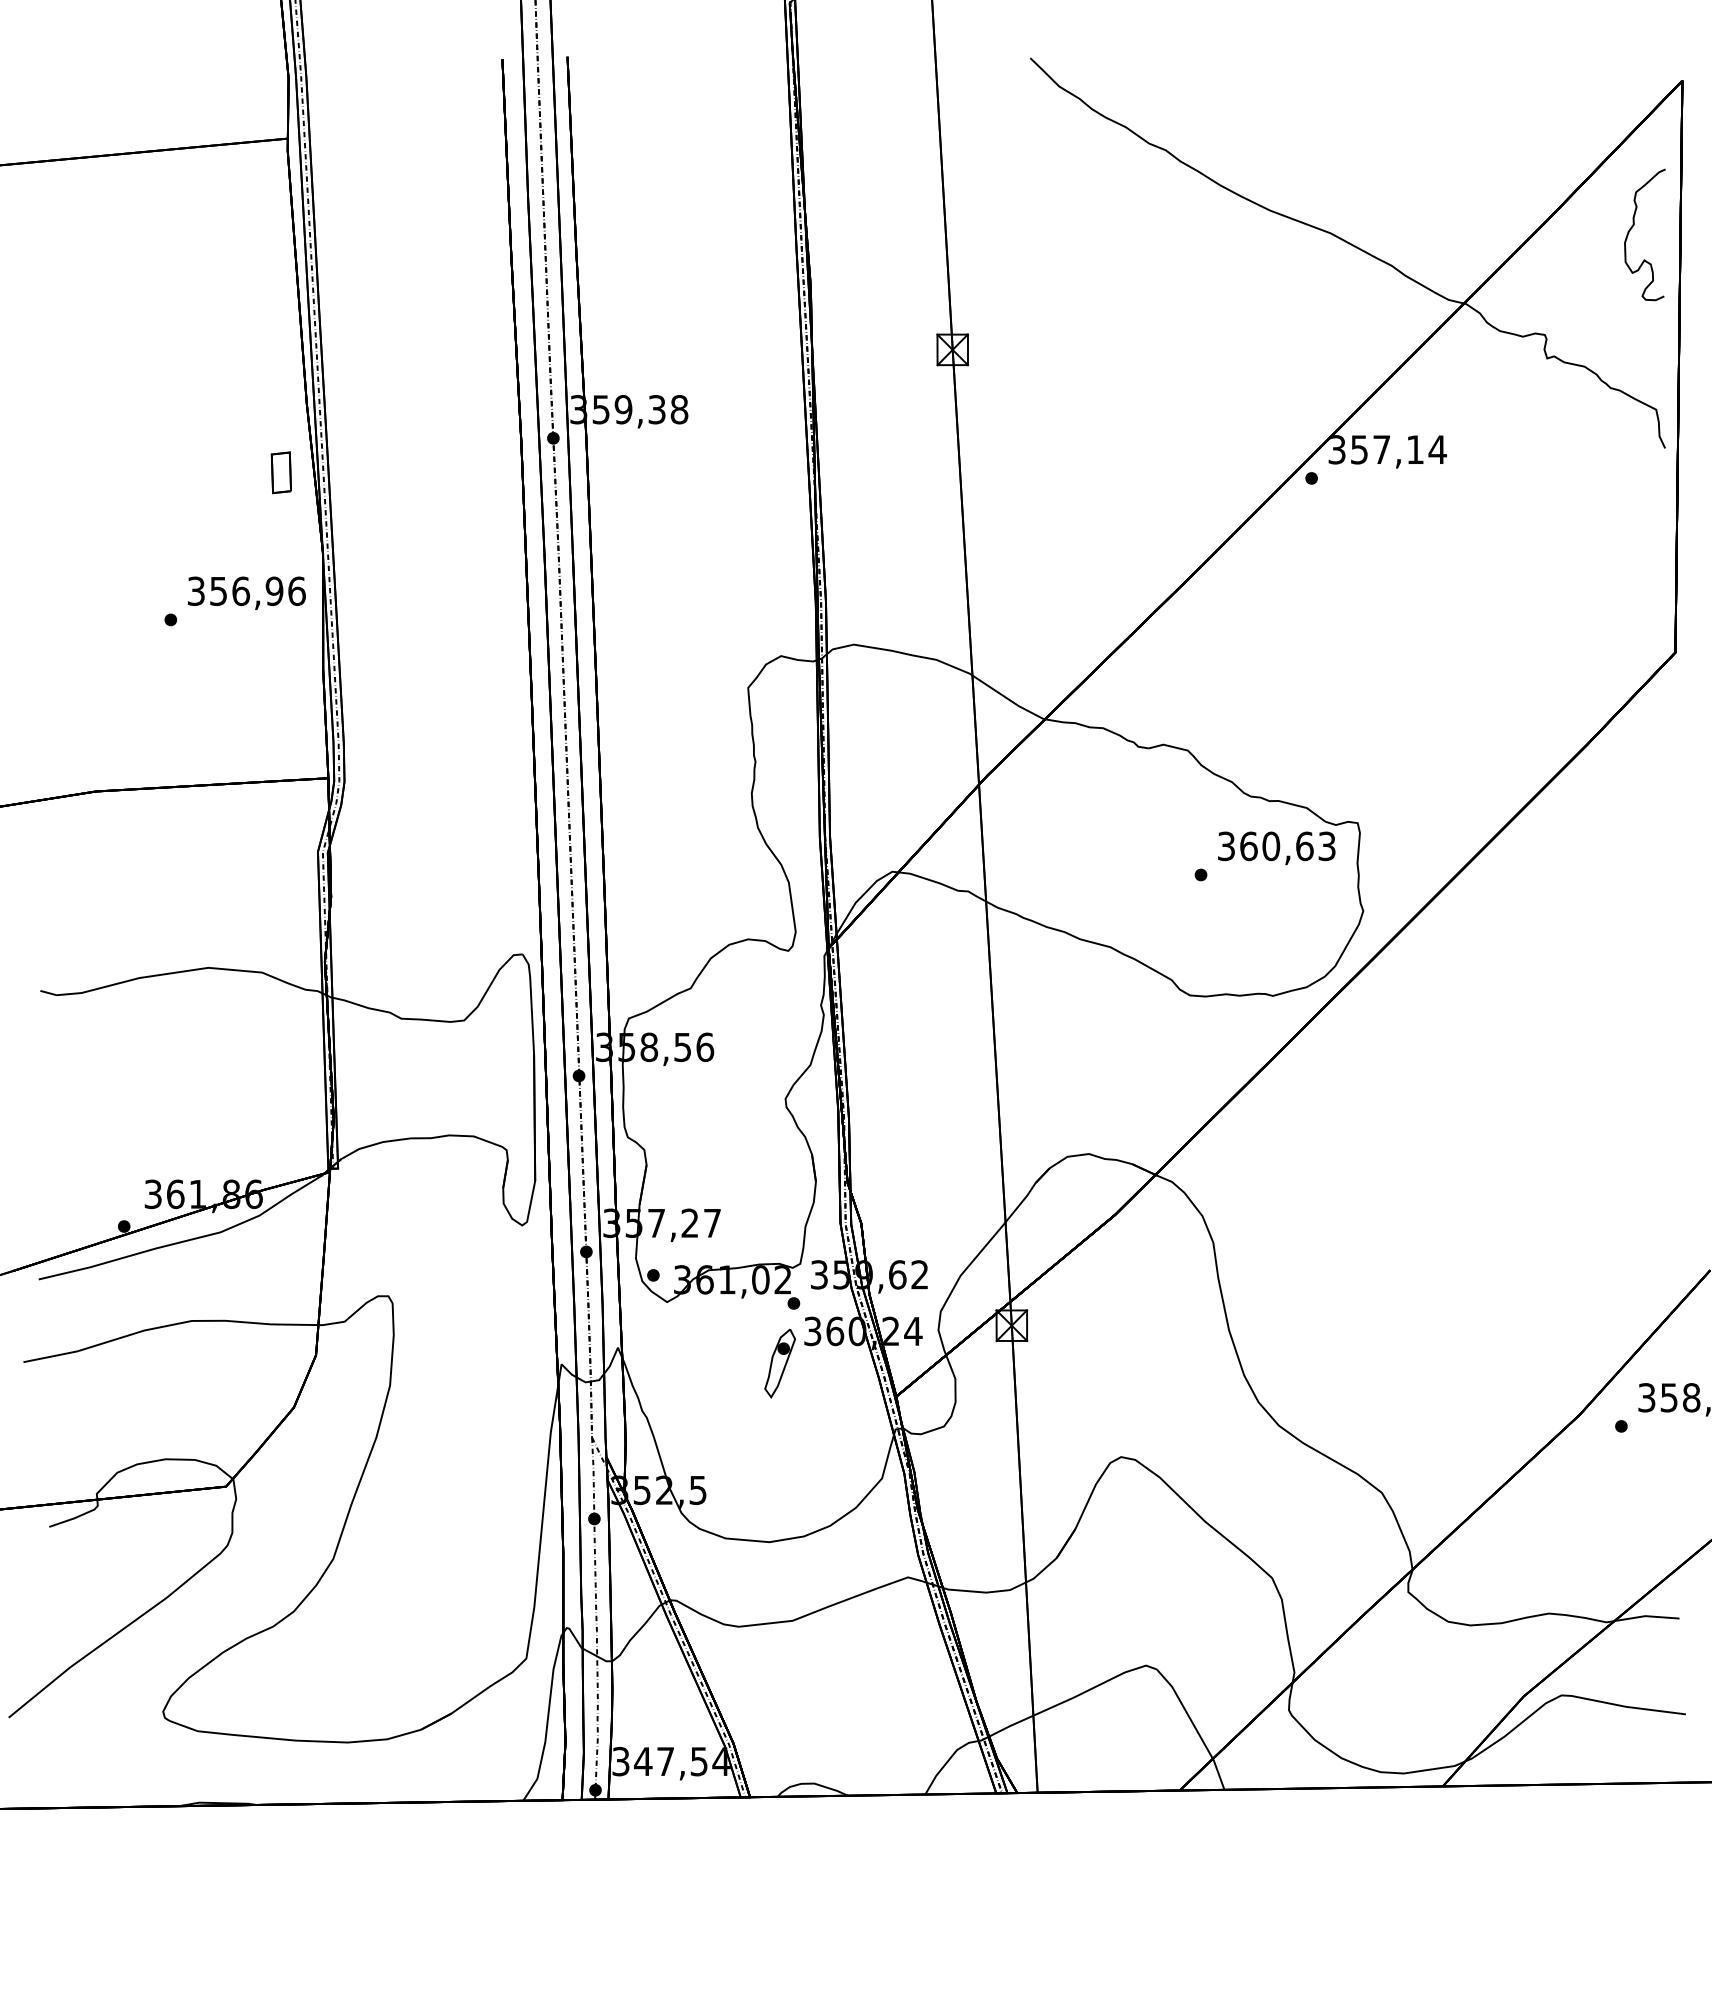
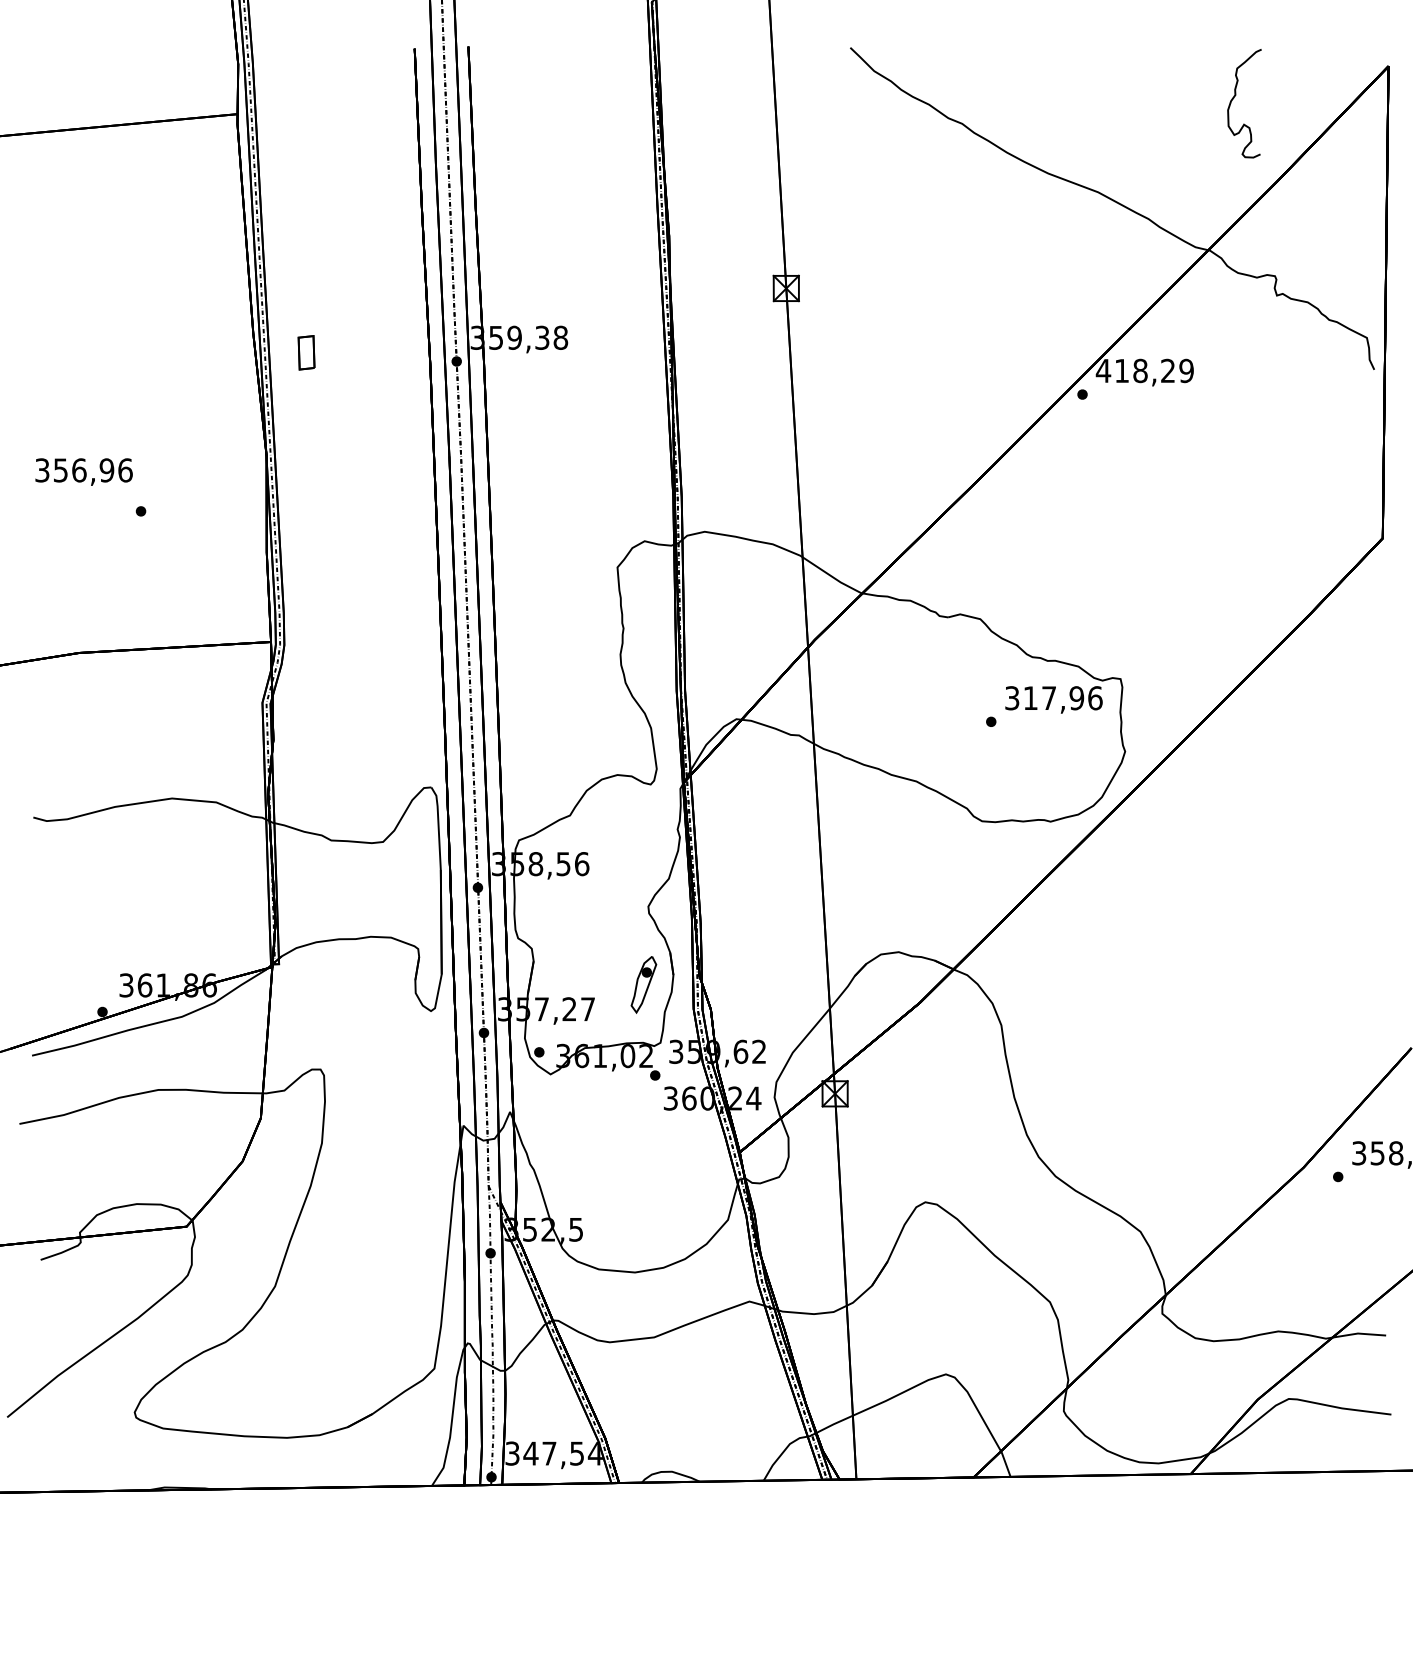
curve: (1632, 228) -> (1234, 98), moved
text: (1386, 449) -> (1144, 370), 357,14 -> 418,29
part: (280, 472) -> (305, 352), moved
text: (246, 592) -> (83, 471), moved
text: (1288, 846) -> (1063, 698), 360,63 -> 317,96
part: (779, 1363) -> (643, 984), moved

